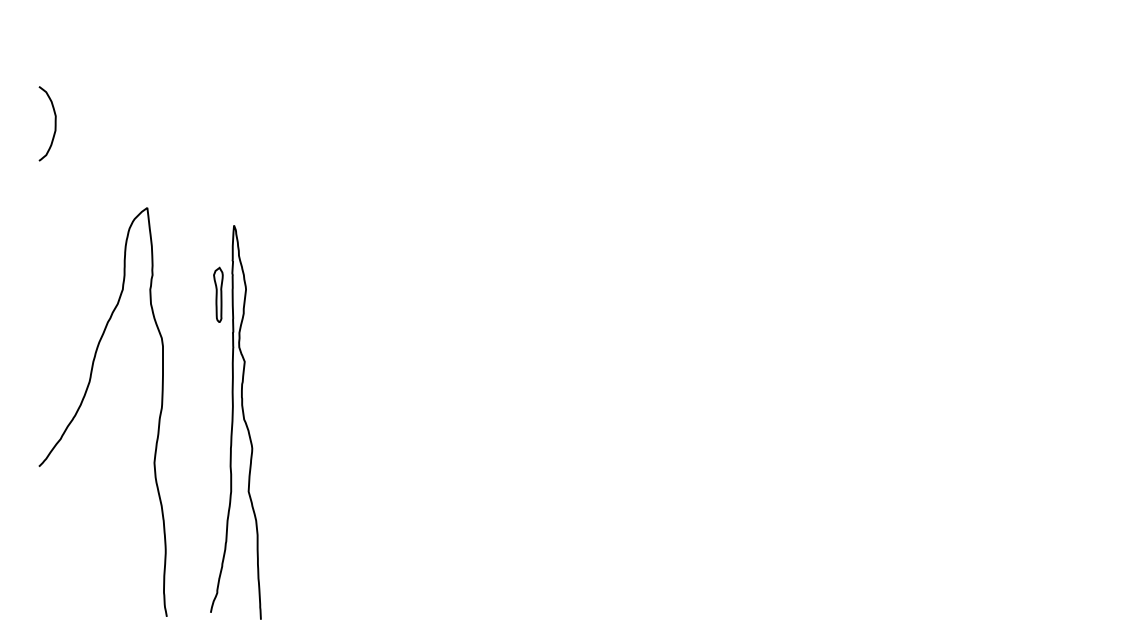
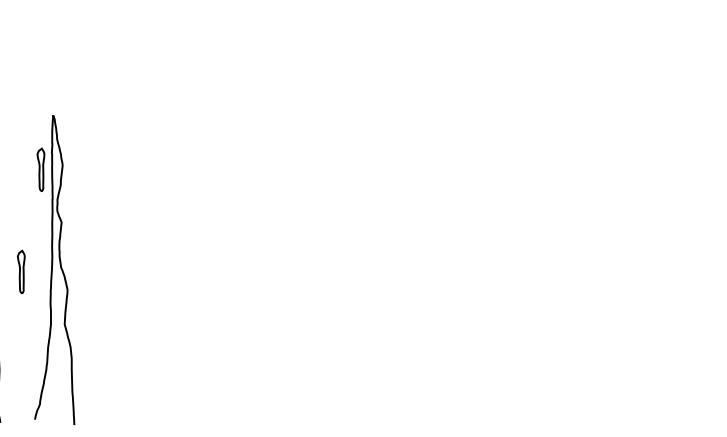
part: (193, 424) -> (21, 271), added

